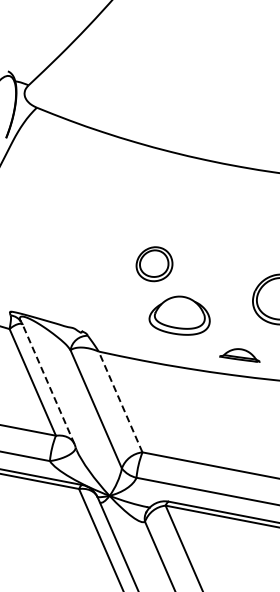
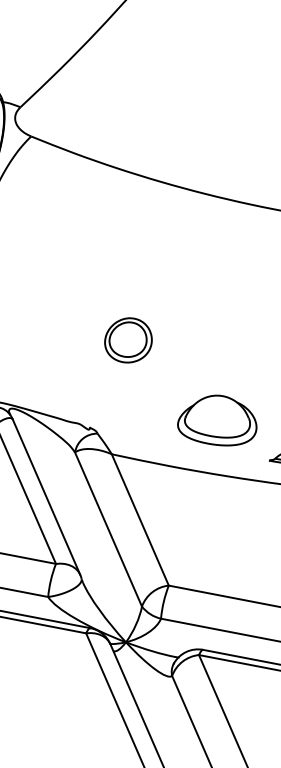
part: (154, 264) -> (128, 340), moved
part: (179, 315) -> (217, 420), moved
line: (48, 384) -> (46, 497), dashed -> solid
line: (120, 401) -> (140, 519), dashed -> solid

